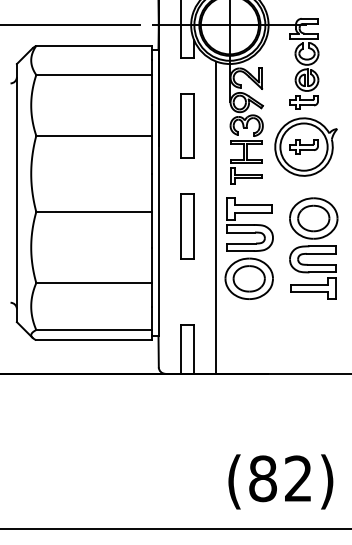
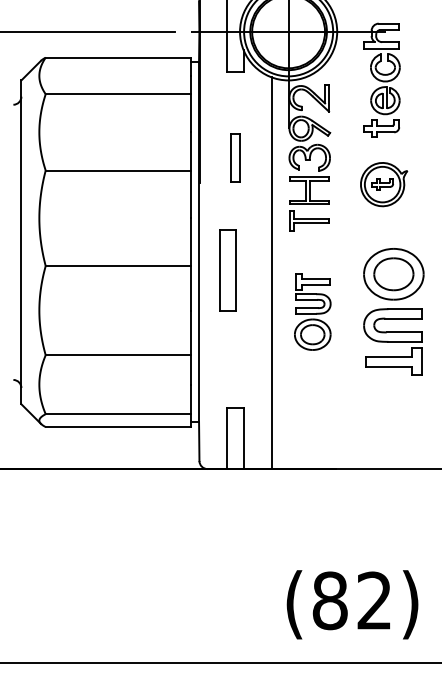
part: (187, 125) -> (235, 157), size x0.6
part: (305, 146) -> (383, 183), size x0.6
part: (187, 226) -> (227, 270), moved
part: (248, 248) -> (311, 311), size x0.6

